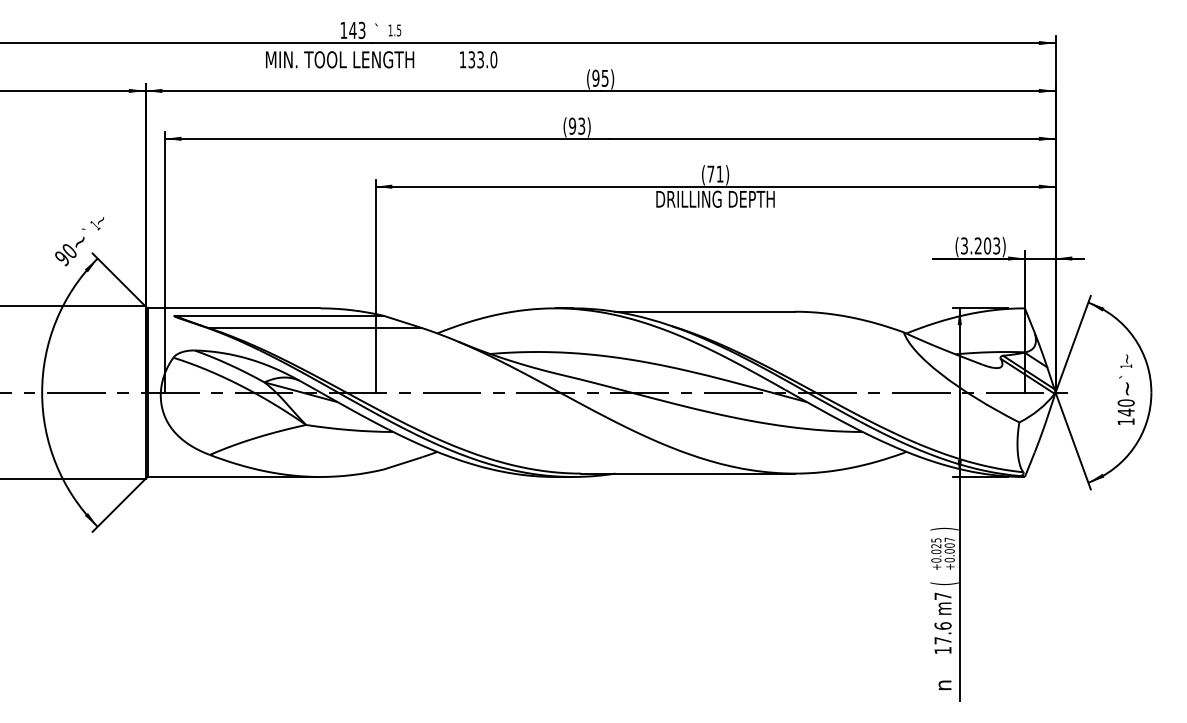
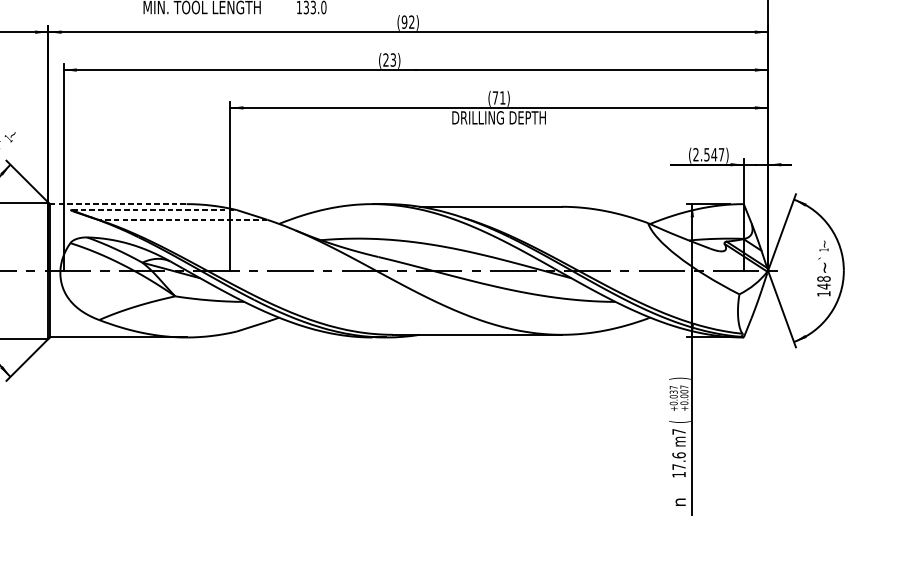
text: (604, 77) -> (411, 21), (95) -> (92)
text: (572, 125) -> (386, 59), (93) -> (23)
text: (980, 245) -> (708, 154), (3.203) -> (2.547)
line: (234, 308) -> (118, 204), solid -> dashed
line: (280, 315) -> (155, 209), solid -> dashed
line: (315, 328) -> (182, 220), solid -> dashed
text: (1126, 402) -> (824, 278), 140 -> 148
text: (936, 543) -> (673, 390), +0.025 -> +0.037

